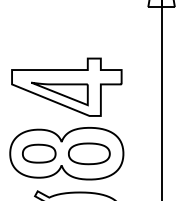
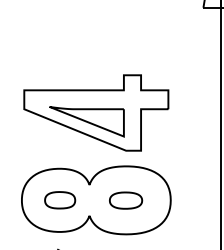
part: (39, 153) -> (60, 200), size x0.7
part: (89, 153) -> (126, 200), size x0.6

